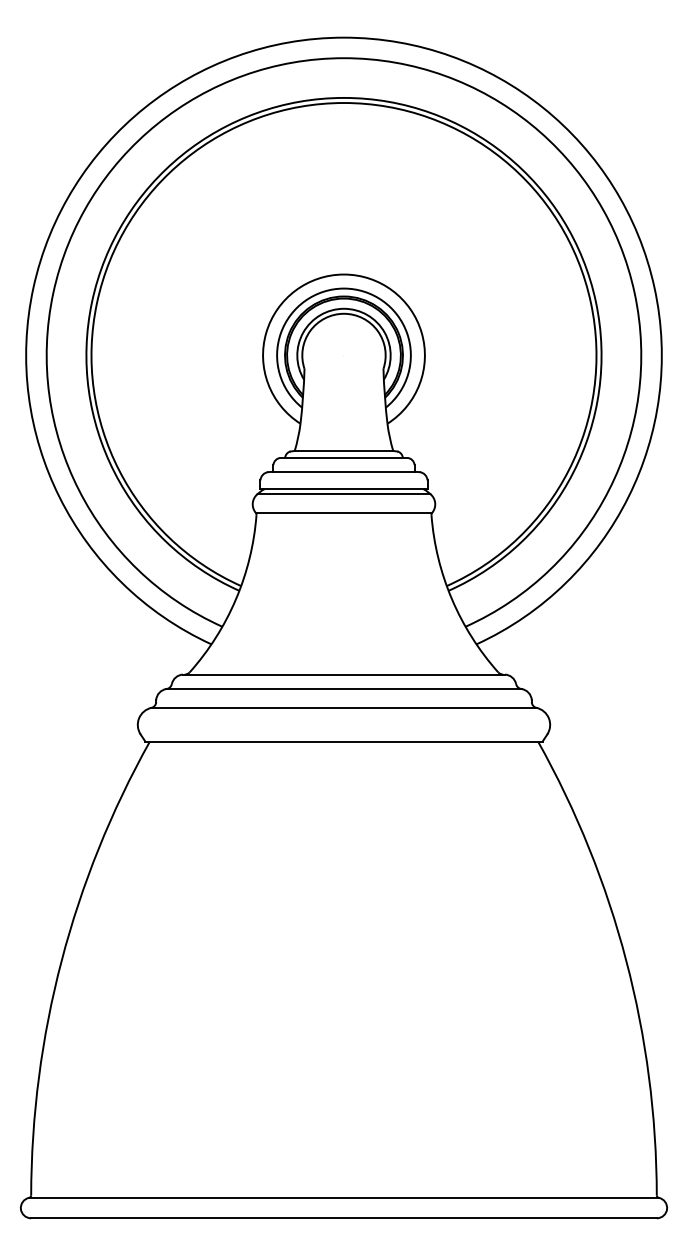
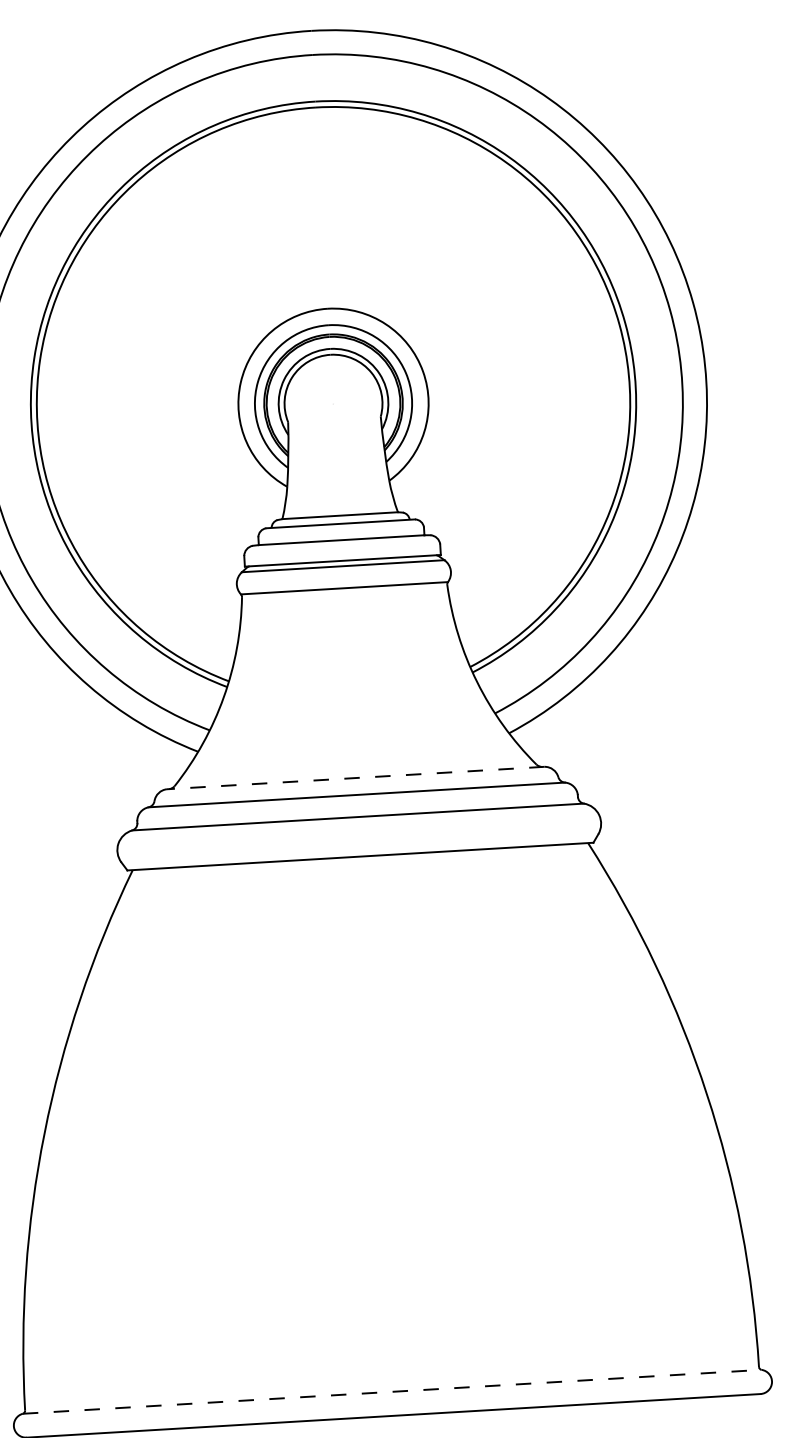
line: (343, 674) -> (355, 777), solid -> dashed
line: (343, 1197) -> (391, 1391), solid -> dashed

